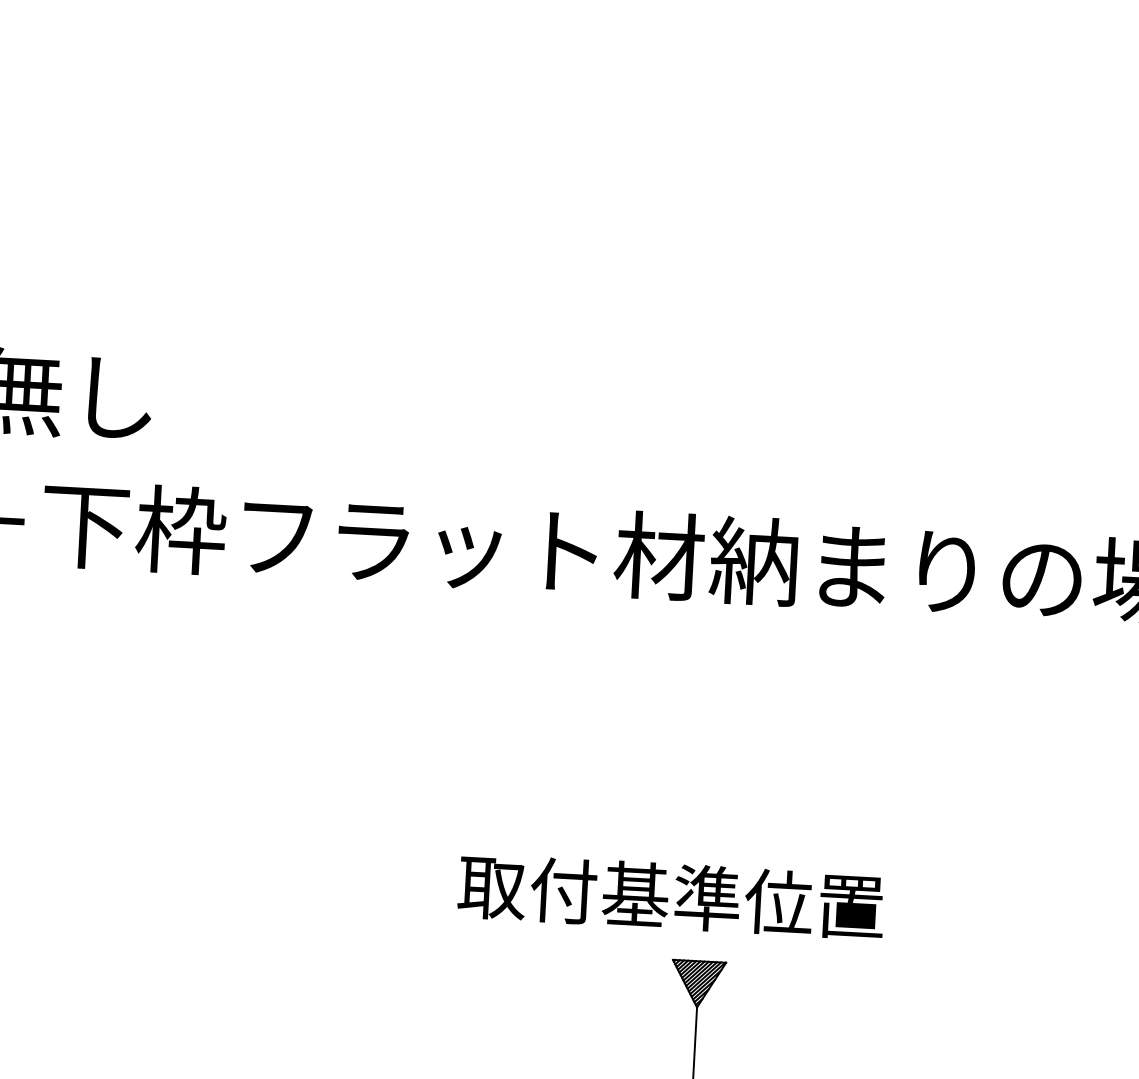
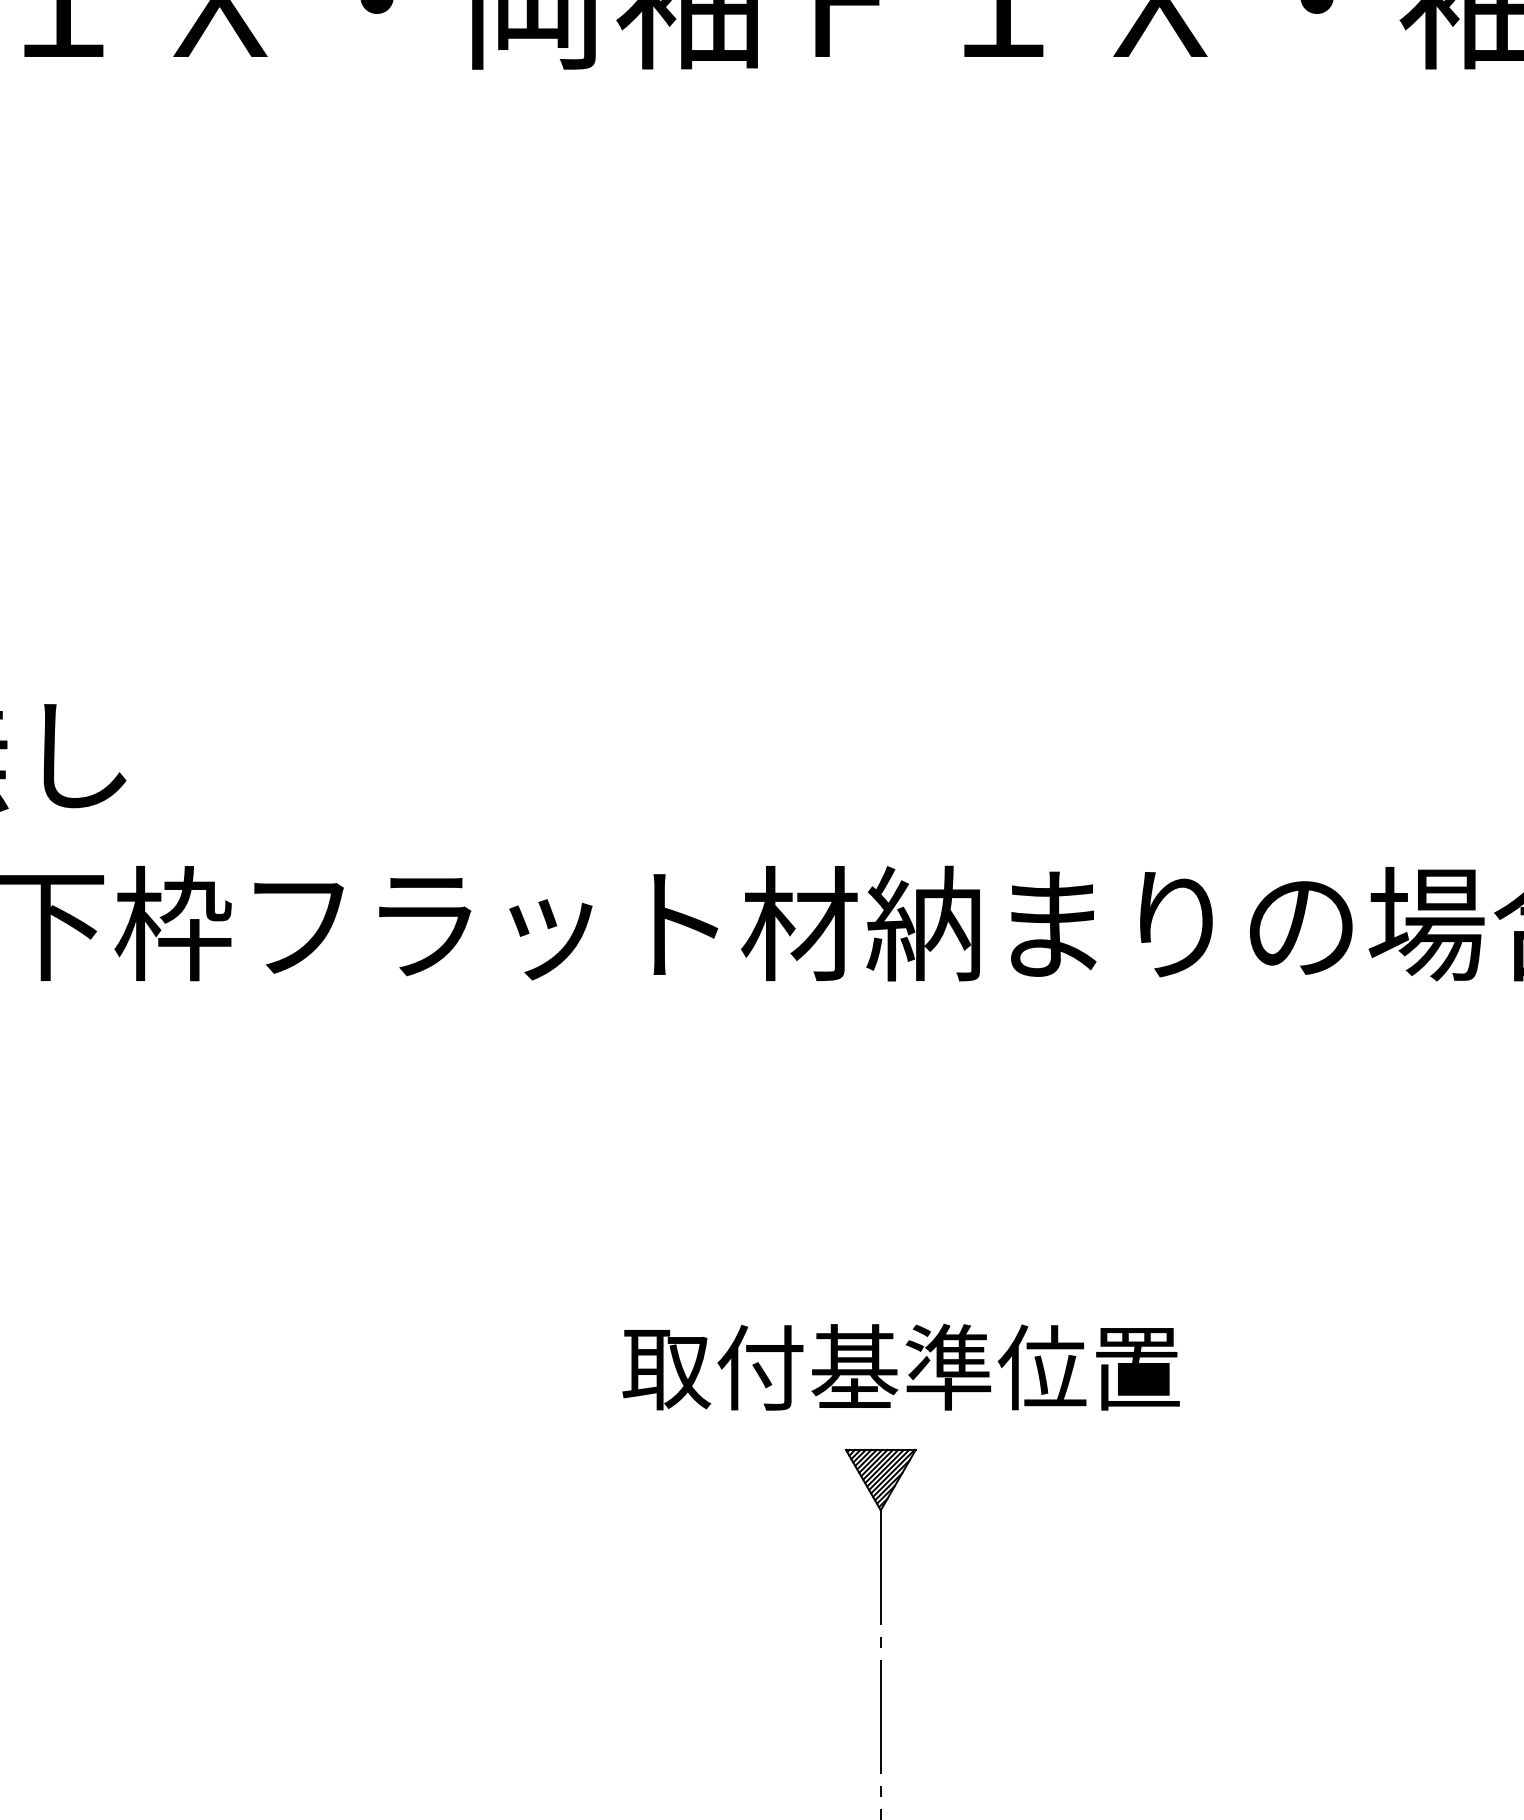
text: (670, 895) -> (900, 1366), moved

